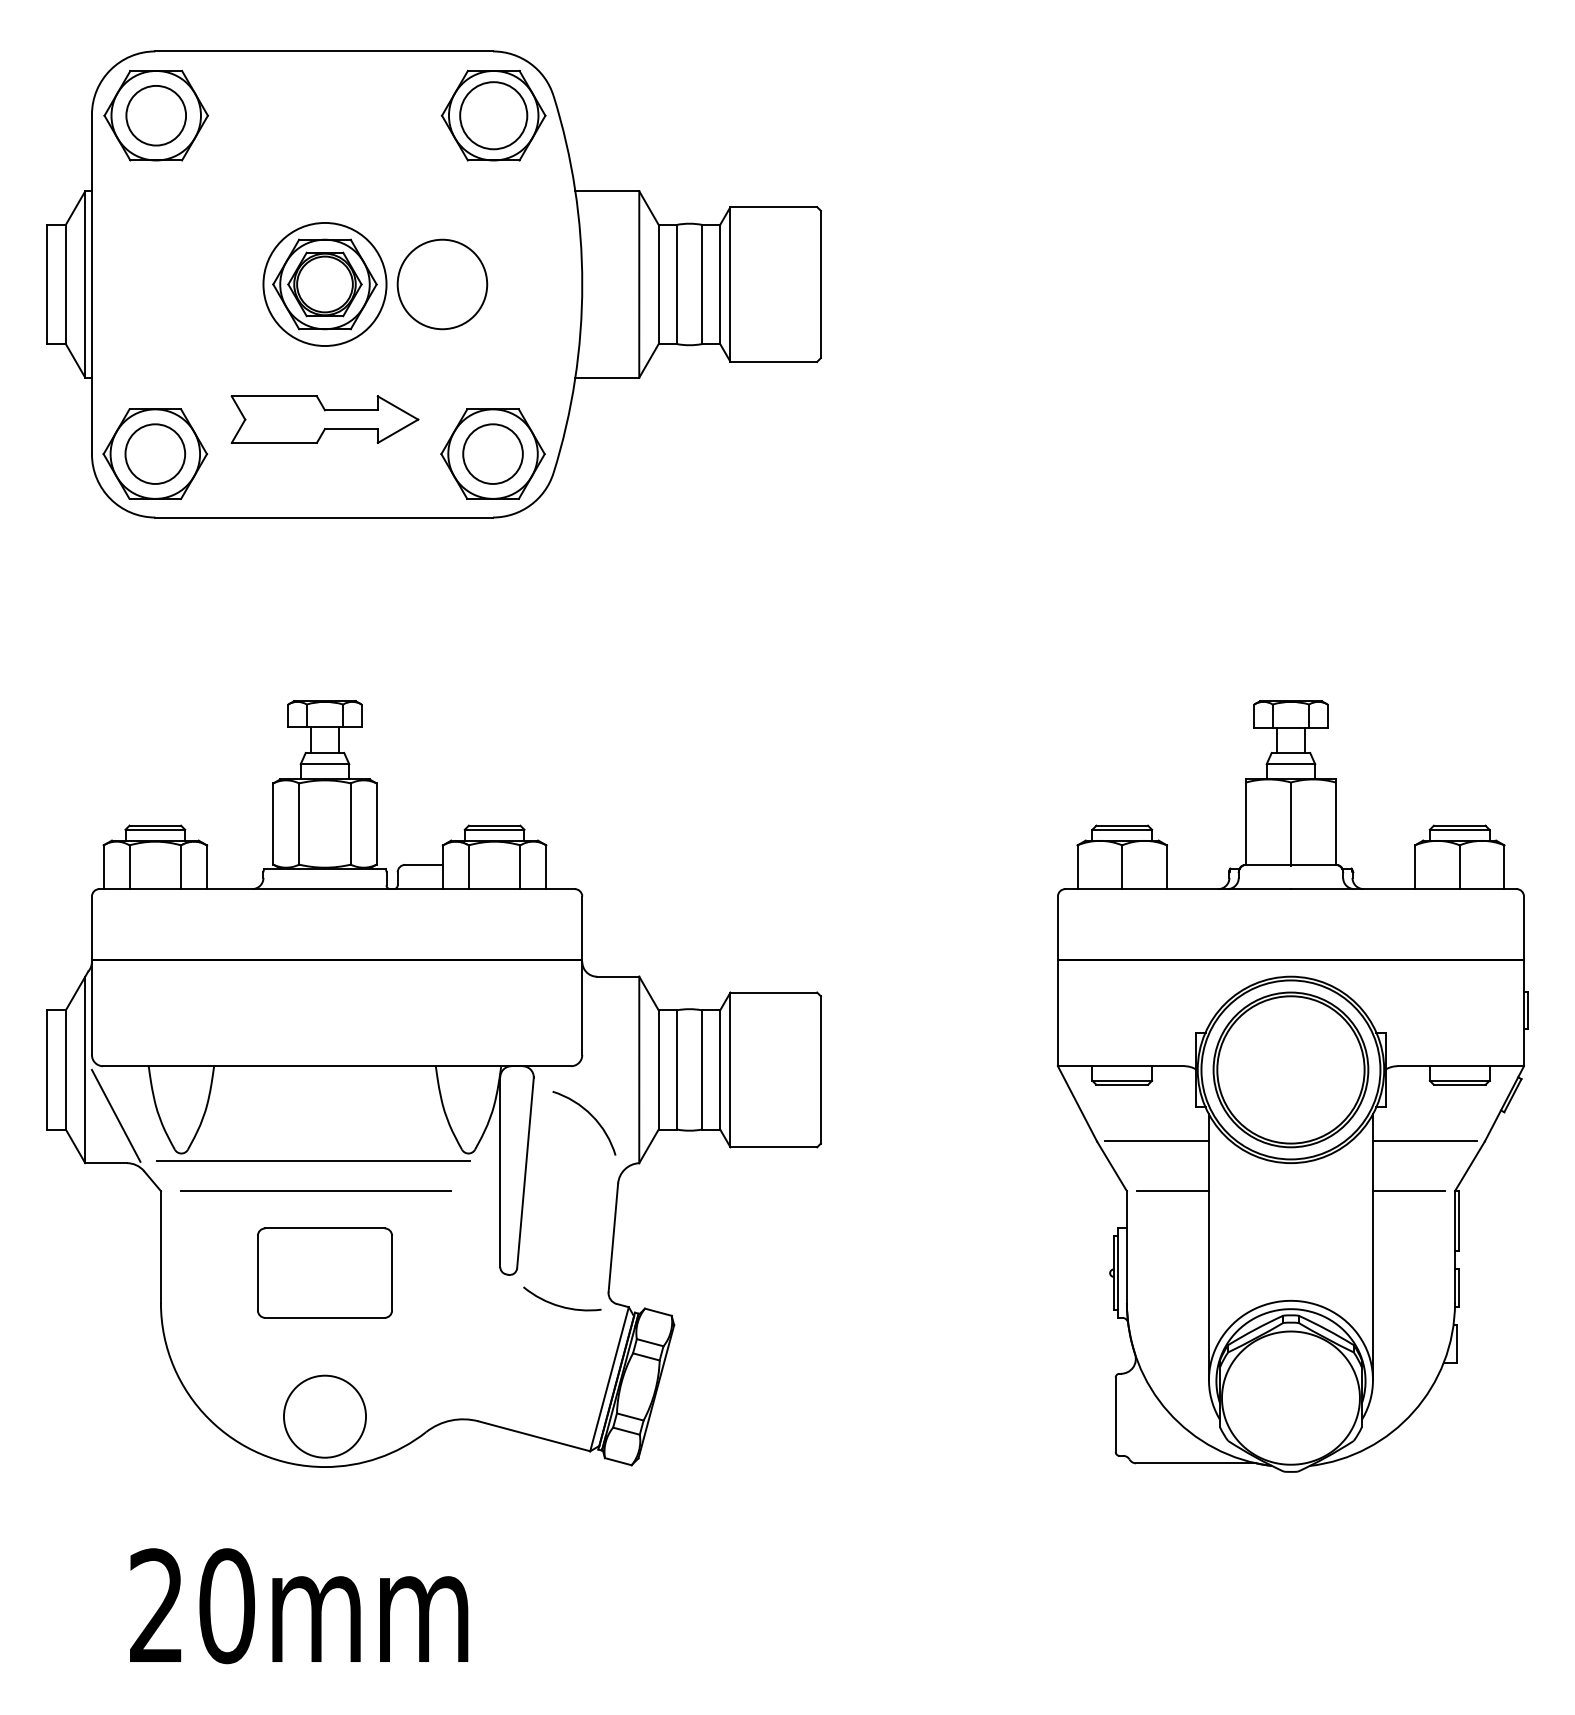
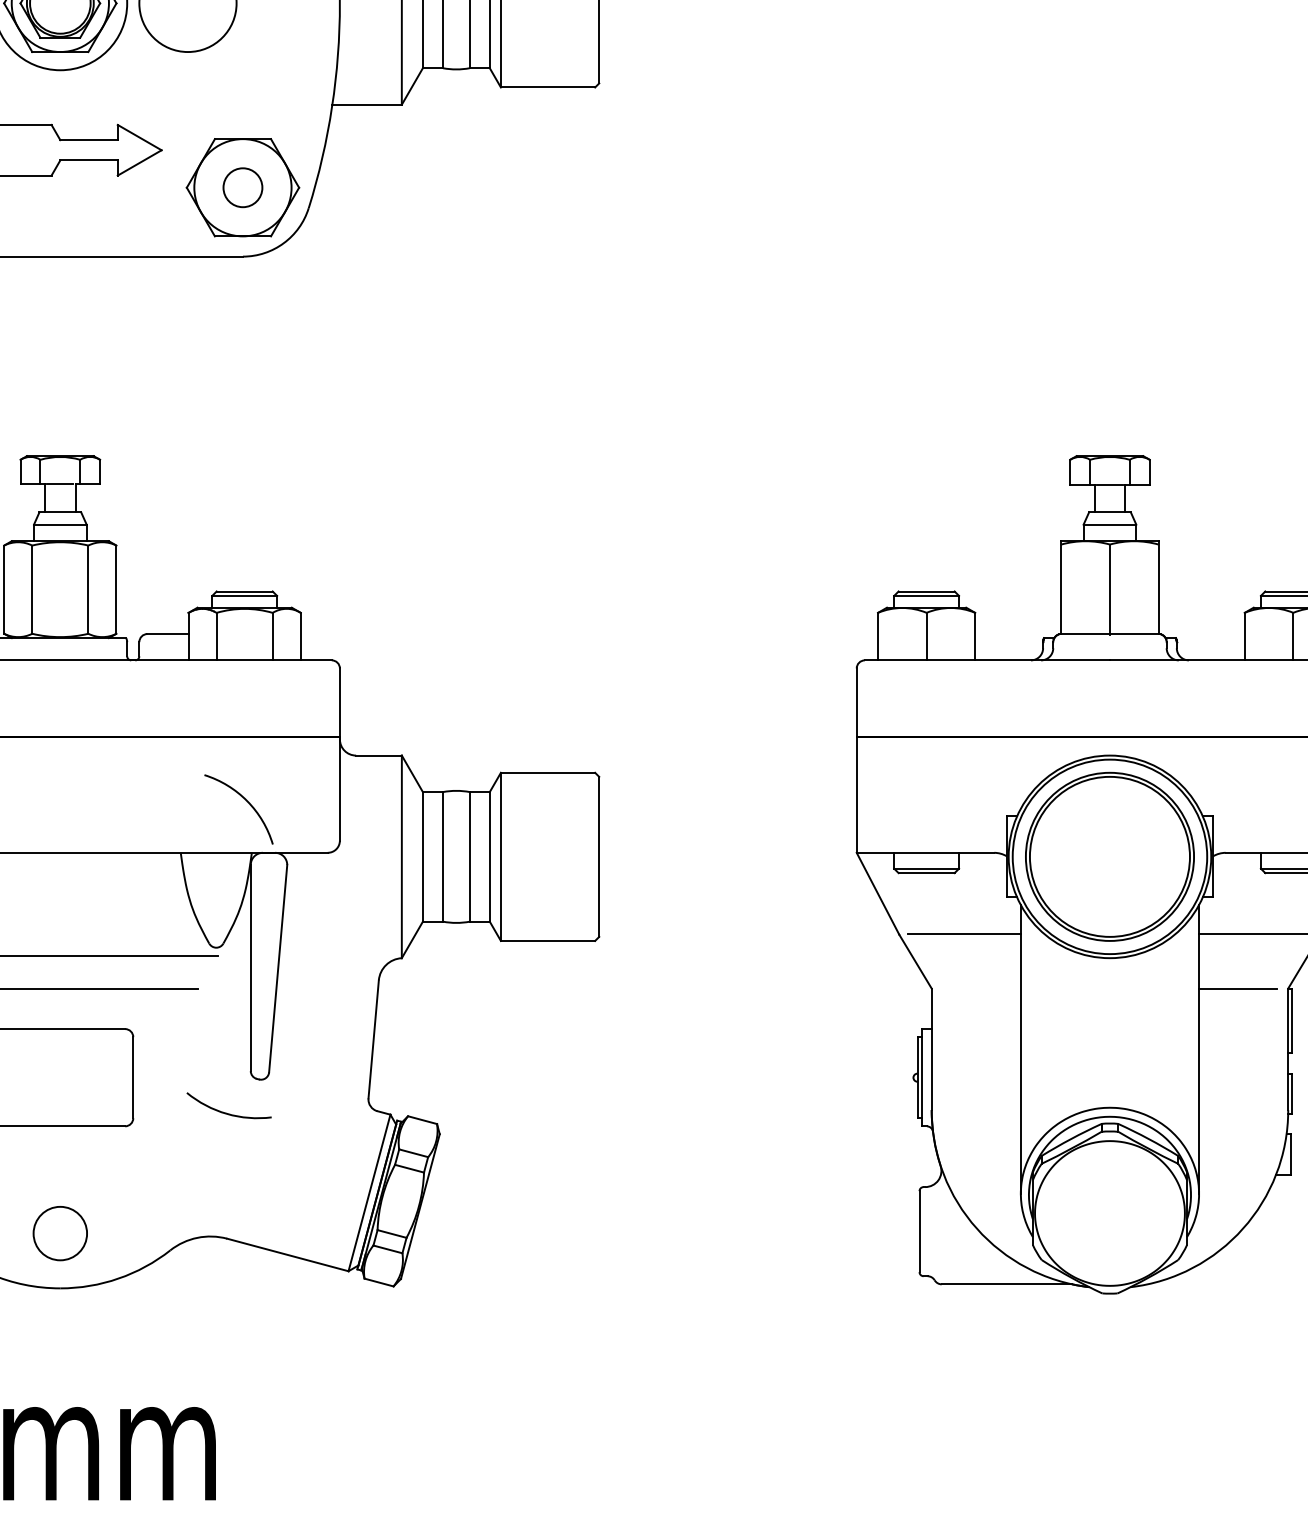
circle: (492, 453) -> (242, 187), size x0.6
arc: (591, 1116) -> (246, 802), moved
line: (1172, 1191) -> (981, 988), removed
arc: (561, 1305) -> (228, 1112), moved
circle: (324, 1416) -> (59, 1233), size x0.6

